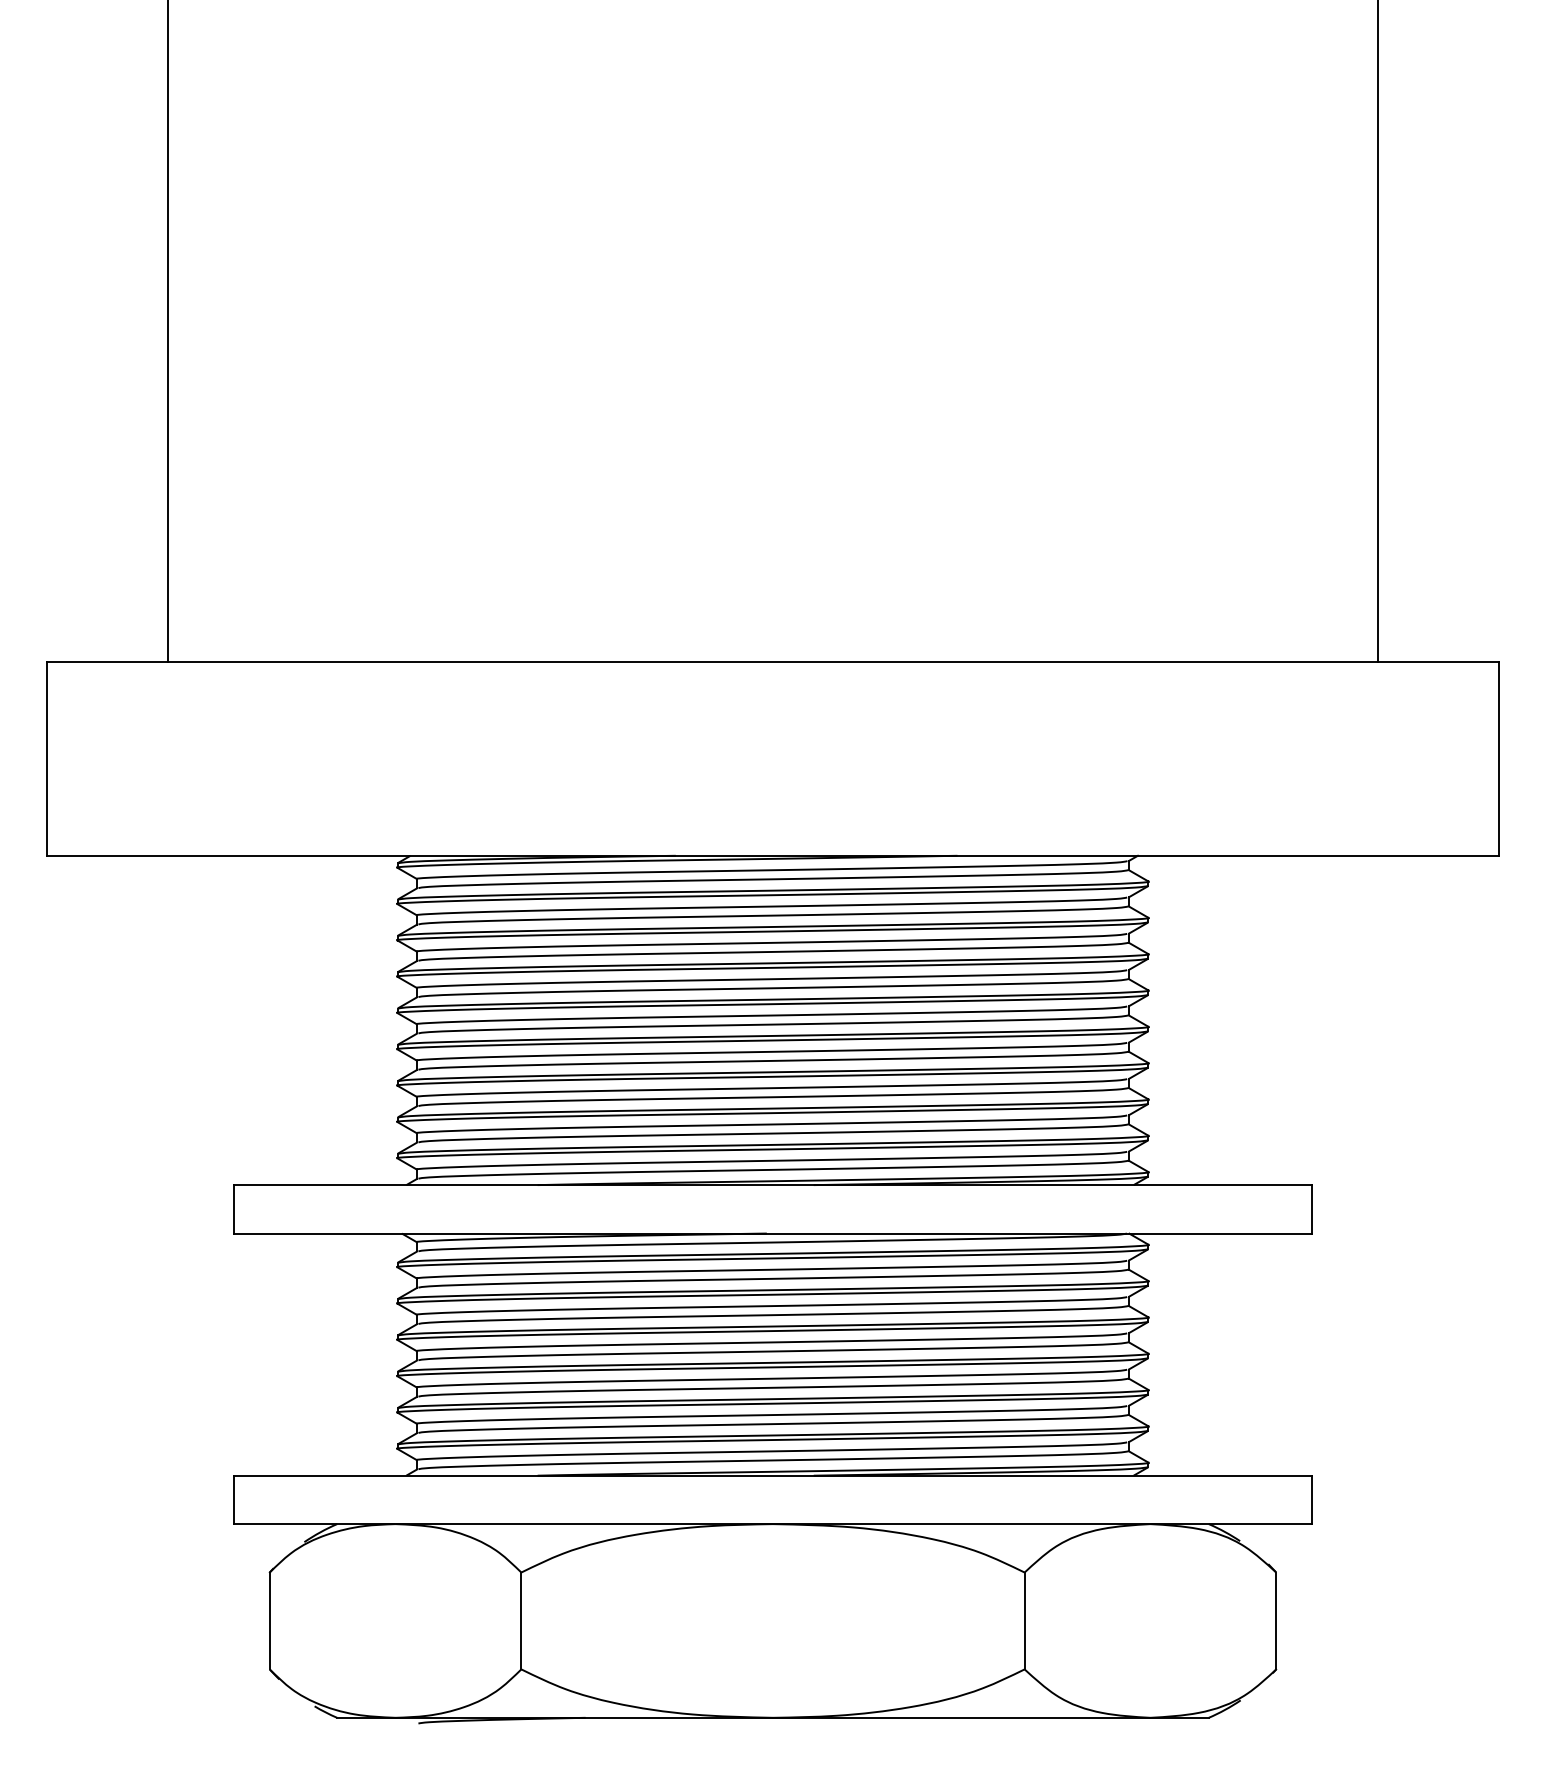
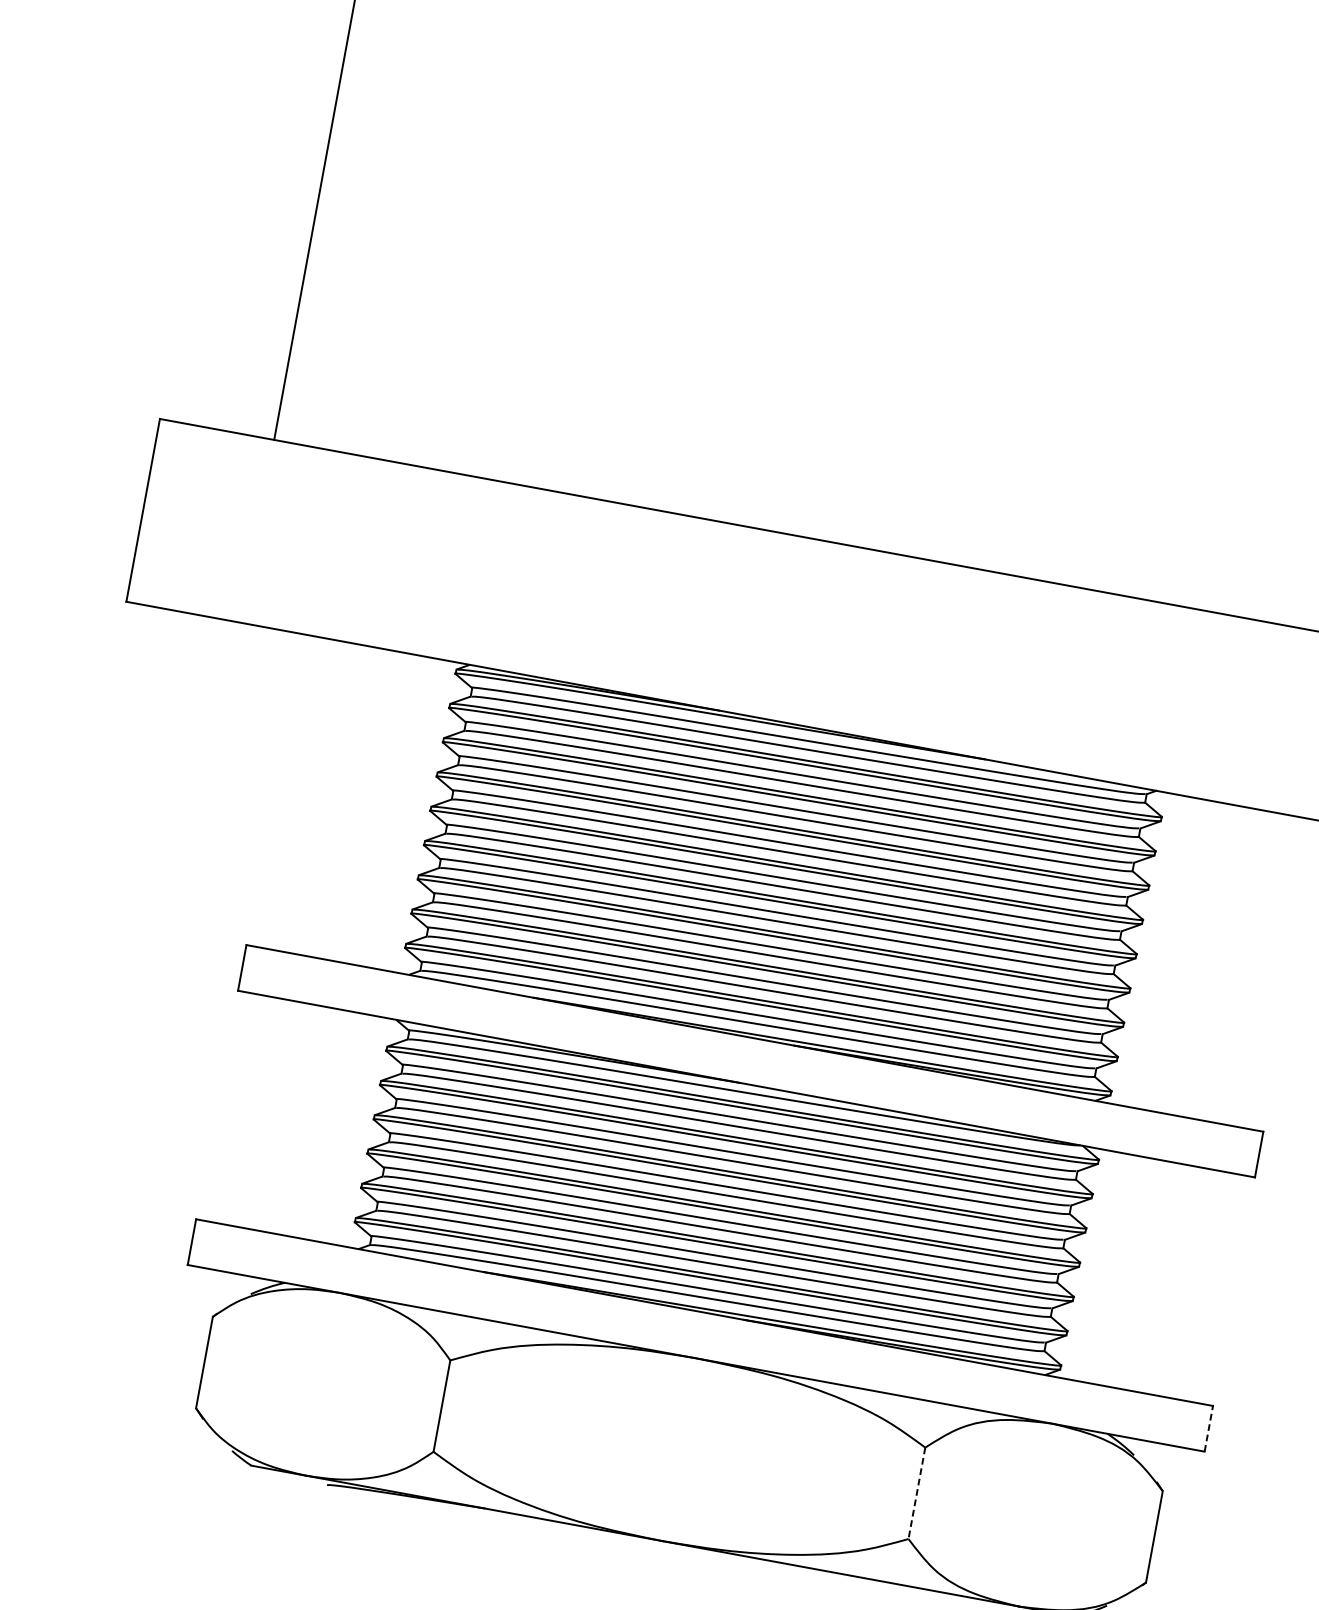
line: (1311, 1499) -> (1208, 1428), solid -> dashed
line: (1024, 1621) -> (916, 1493), solid -> dashed

